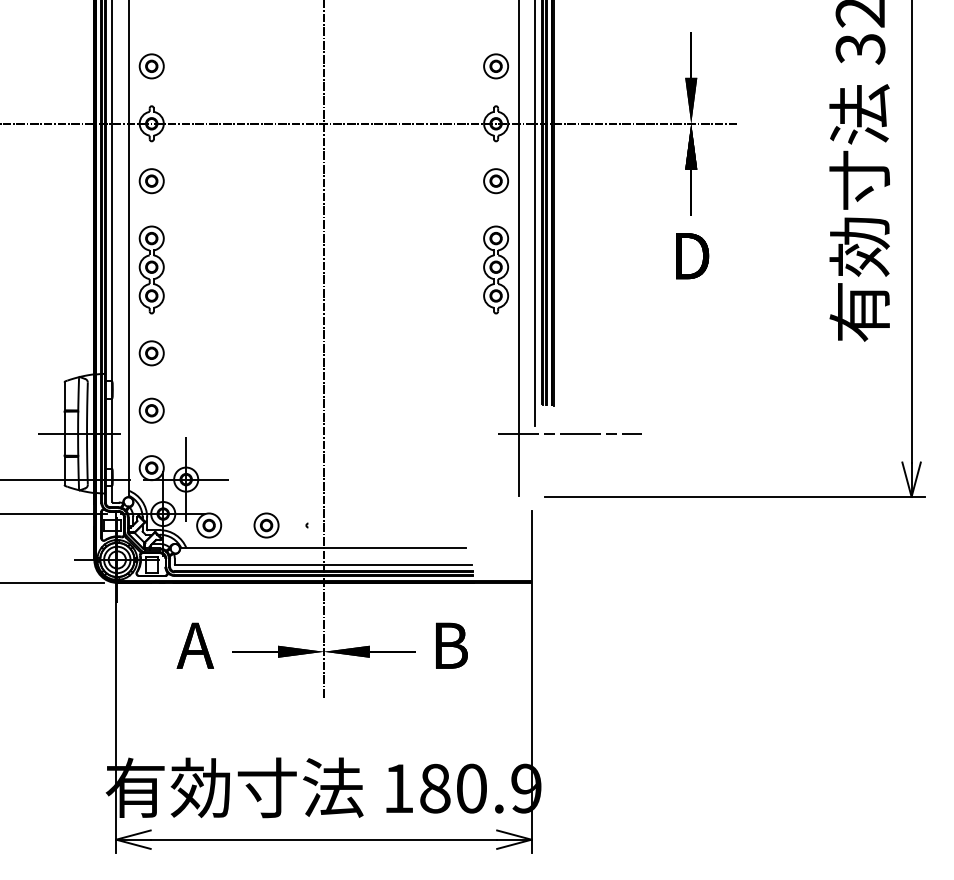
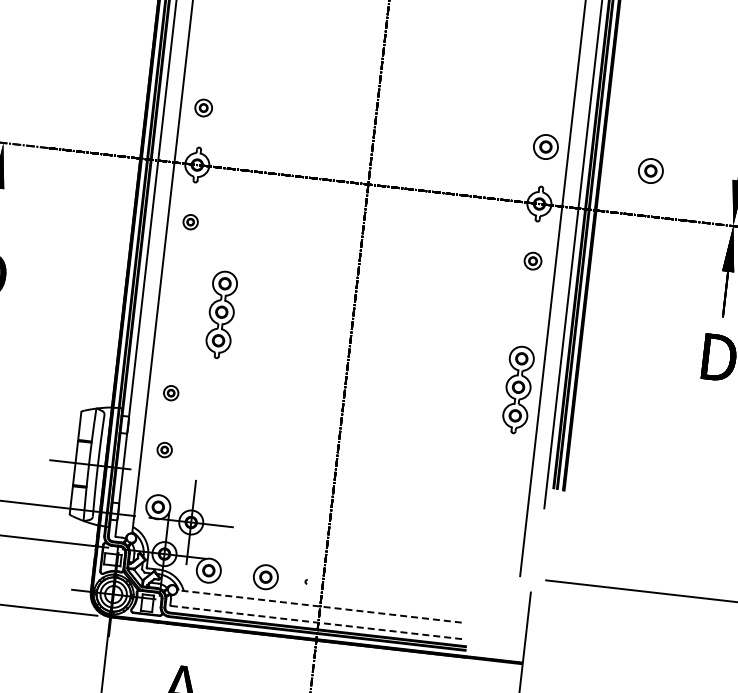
part: (151, 66) -> (203, 108), size x0.7
part: (603, 78) -> (651, 171), added
part: (151, 181) -> (190, 222), size x0.6
part: (496, 181) -> (533, 261), size x0.7
part: (151, 269) -> (221, 314), moved
part: (496, 269) -> (518, 389), moved
part: (151, 353) -> (171, 393), size x0.6
part: (151, 410) -> (164, 449), size x0.6
line: (569, 433) -> (577, 520), removed
line: (323, 548) -> (319, 606), solid -> dashed
line: (324, 564) -> (319, 622), solid -> dashed

